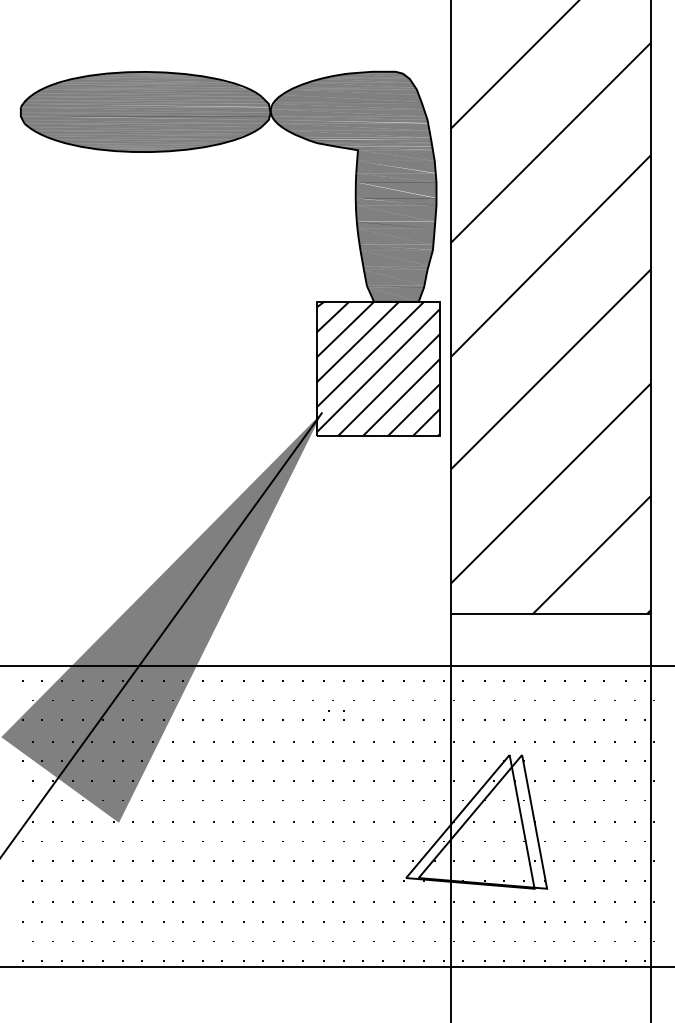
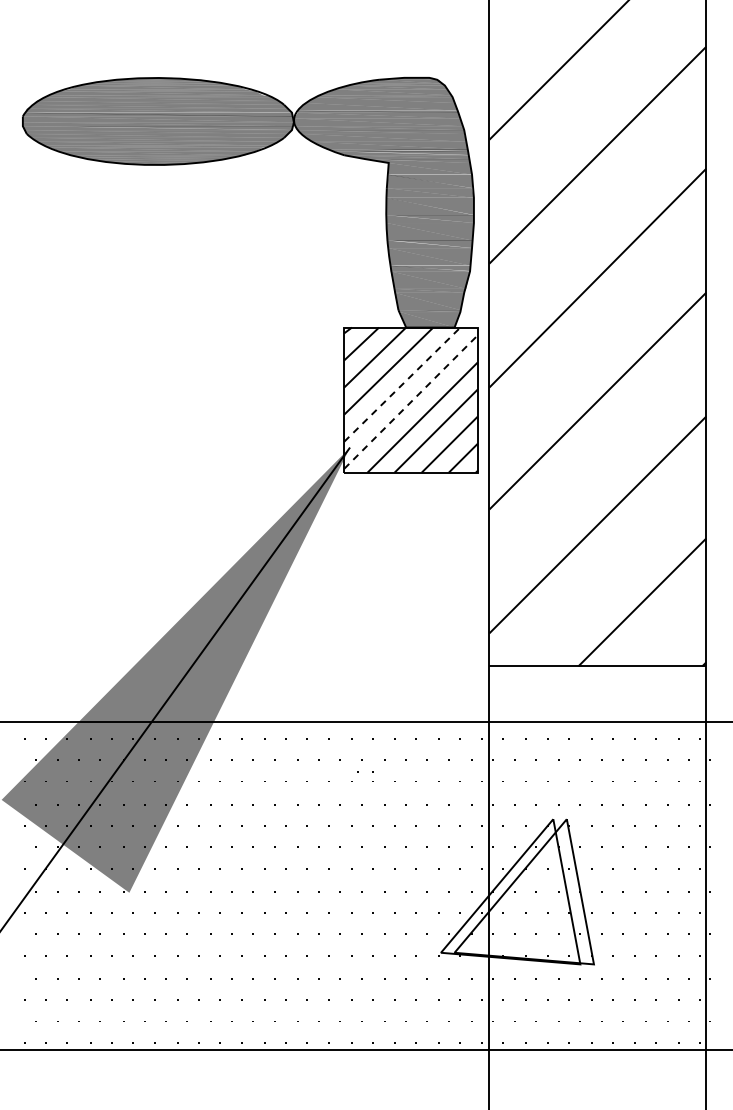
line: (370, 354) -> (402, 384), solid -> dashed
line: (378, 370) -> (411, 401), solid -> dashed

